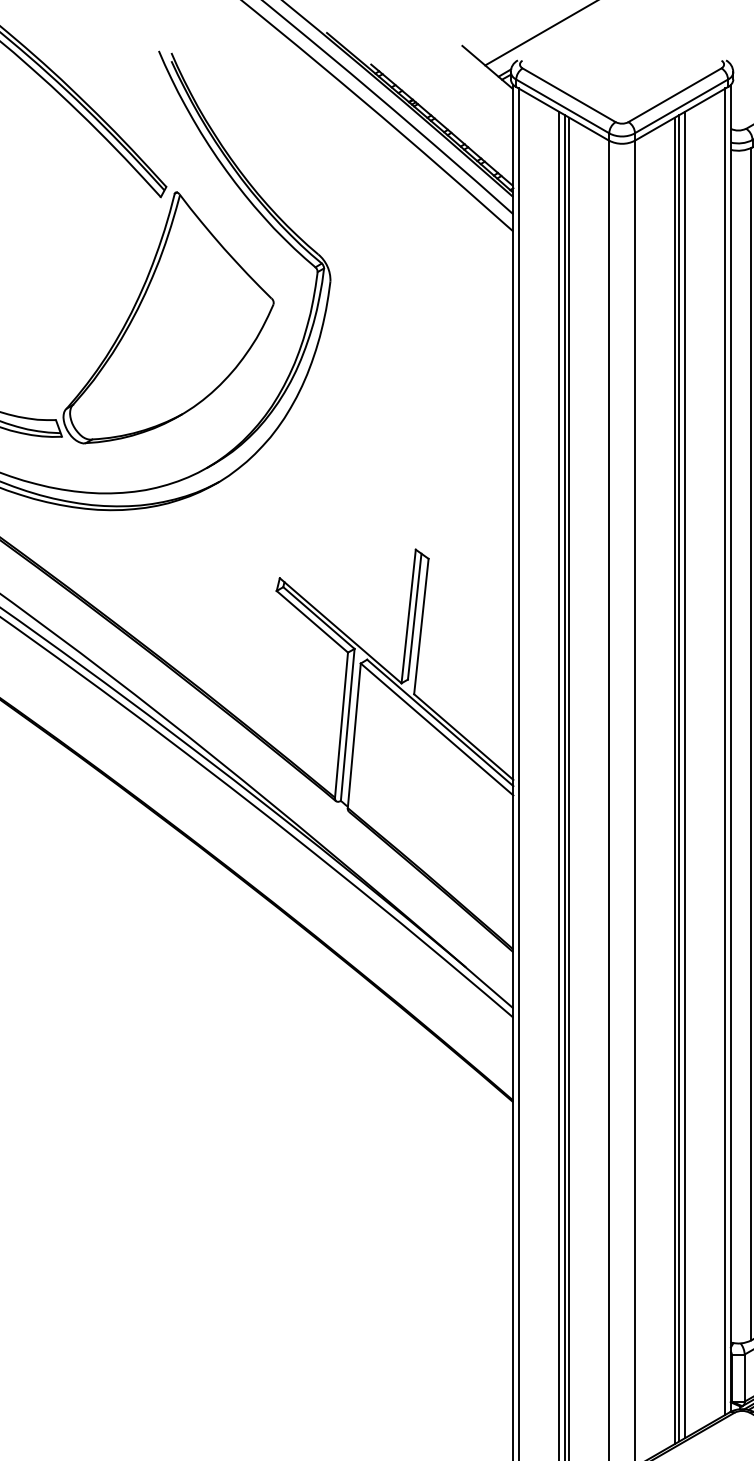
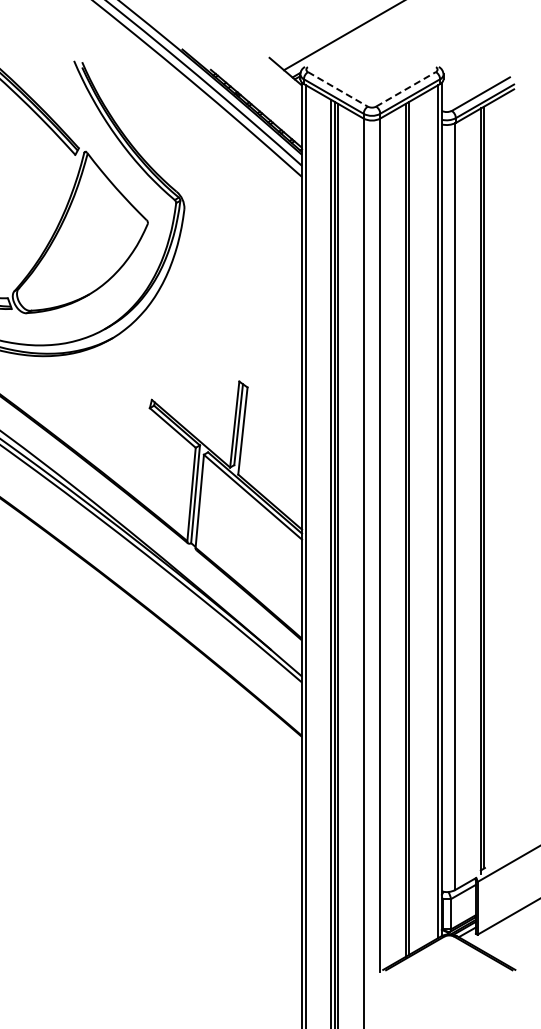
line: (568, 95) -> (337, 89), solid -> dashed
line: (675, 95) -> (406, 89), solid -> dashed
line: (685, 773) -> (412, 525), removed

